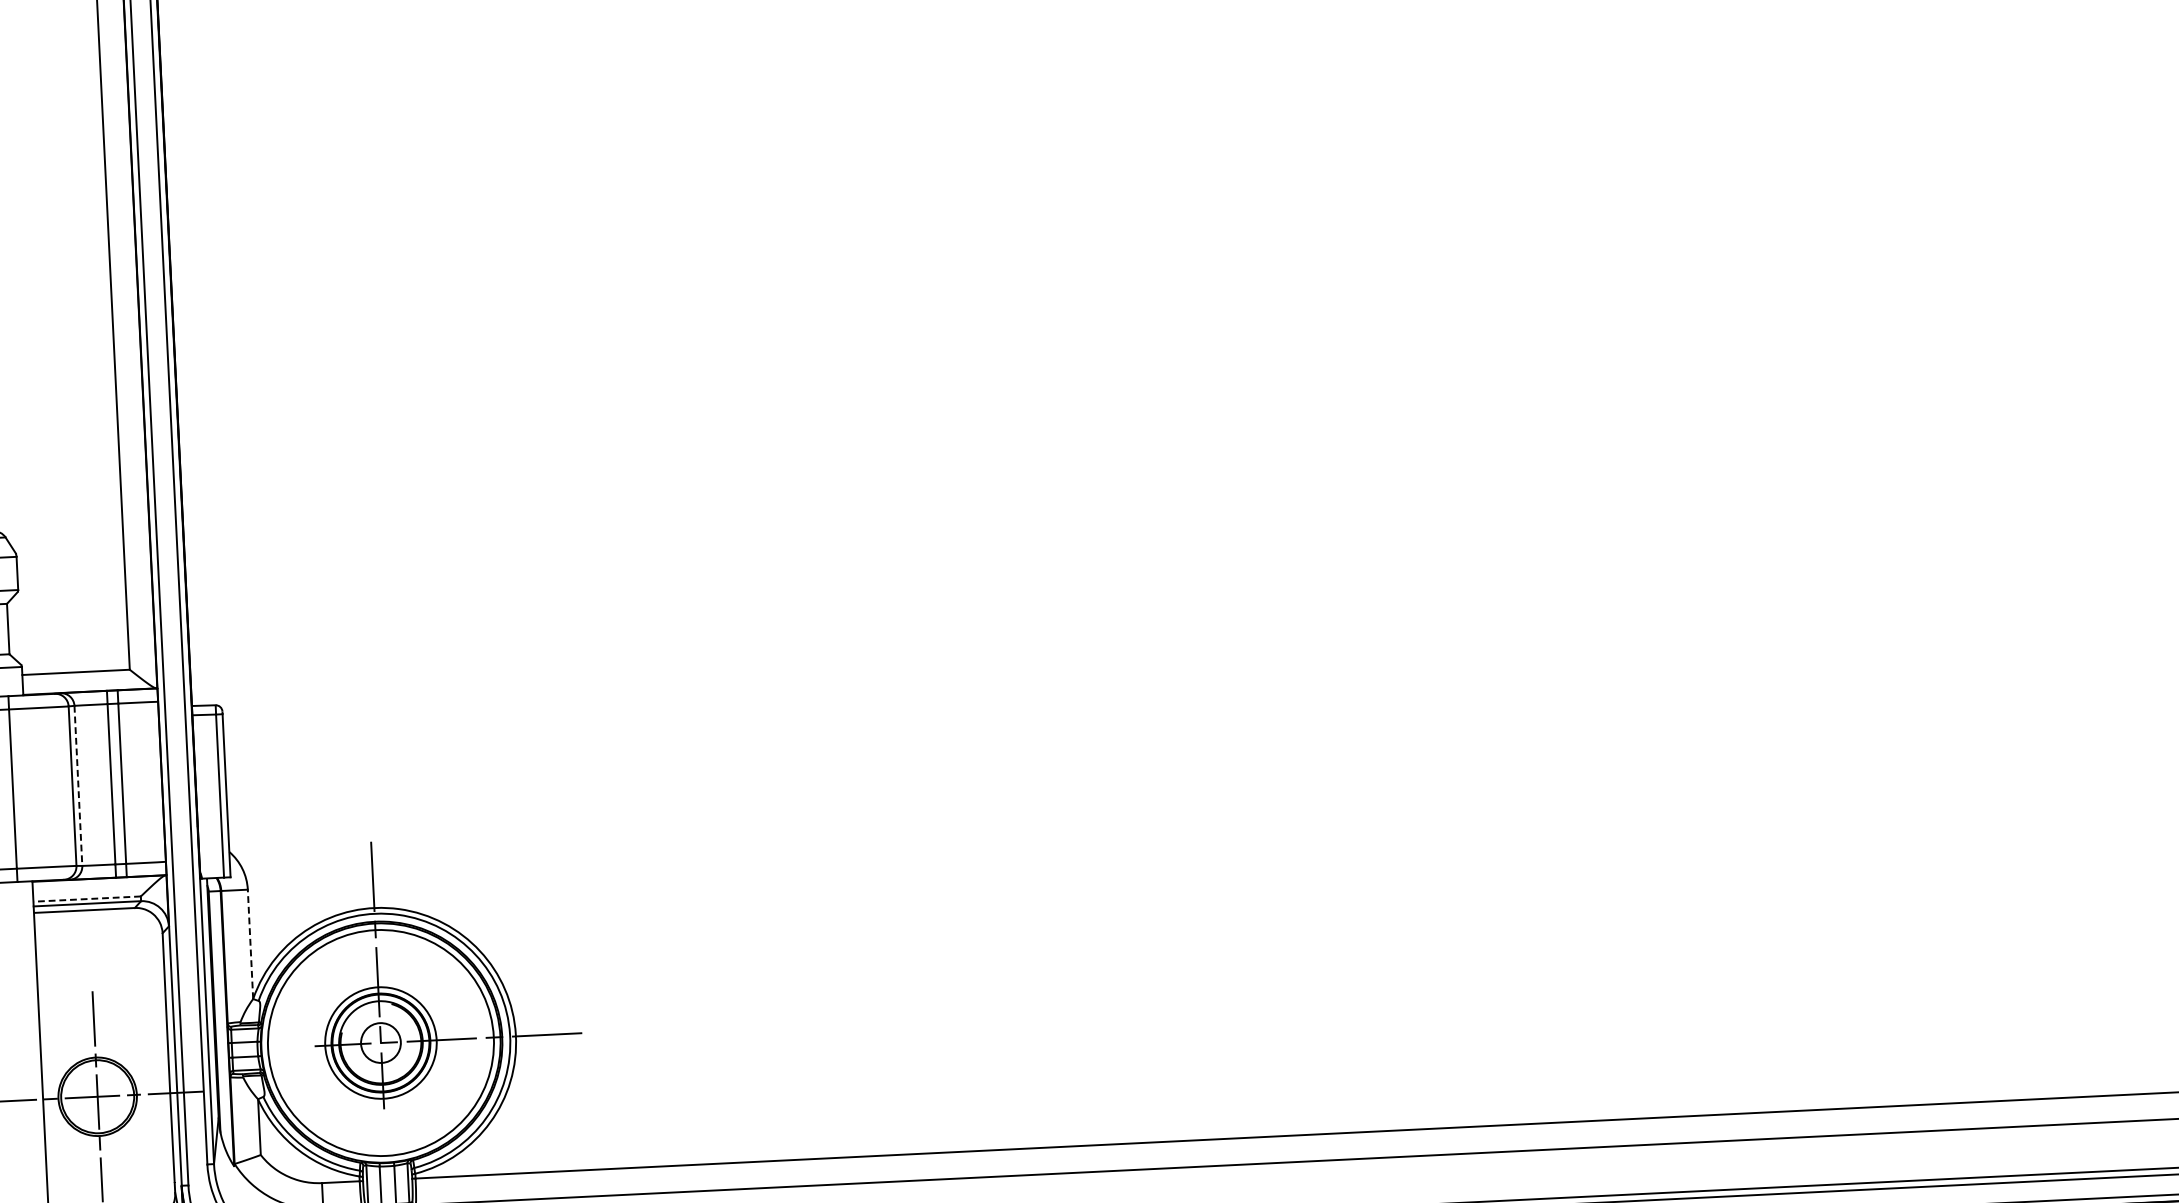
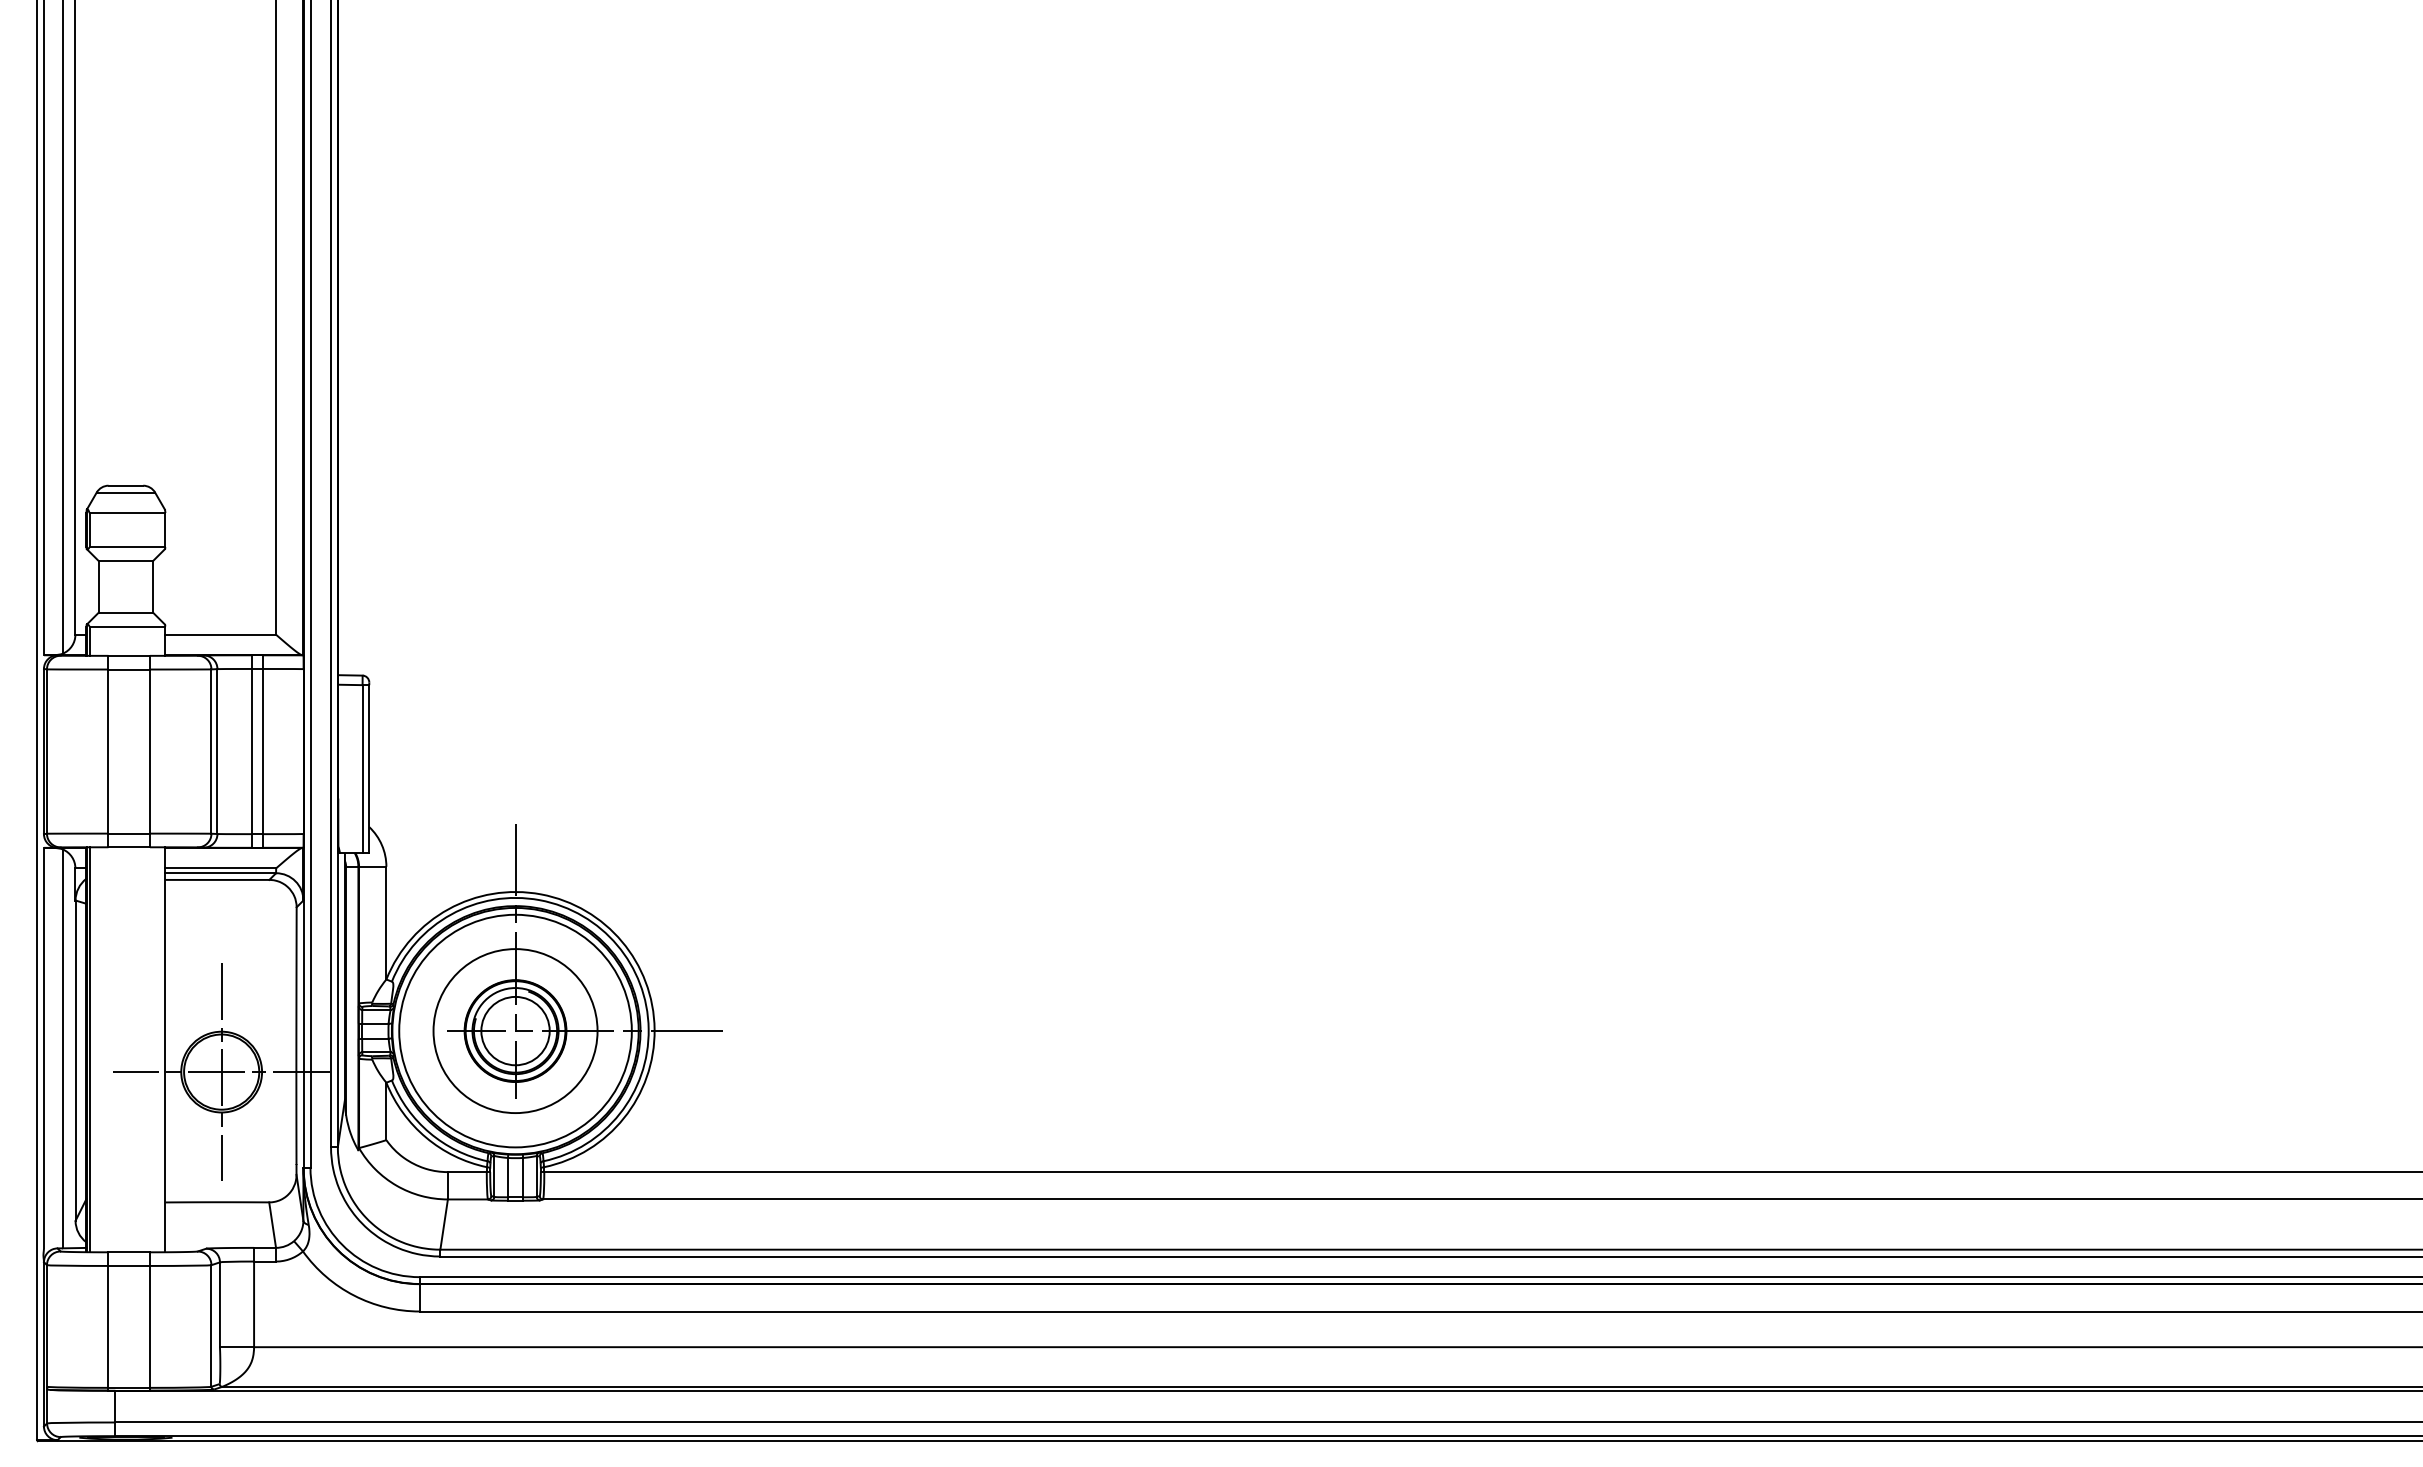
line: (78, 786) -> (217, 752), dashed -> solid
line: (86, 899) -> (220, 868), dashed -> solid
line: (250, 943) -> (386, 922), dashed -> solid
circle: (380, 1042) -> (515, 1030), size x1.67
circle: (380, 1043) -> (515, 1031), size x1.43

